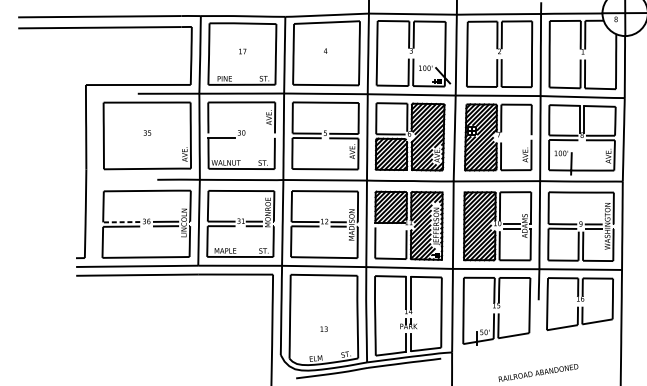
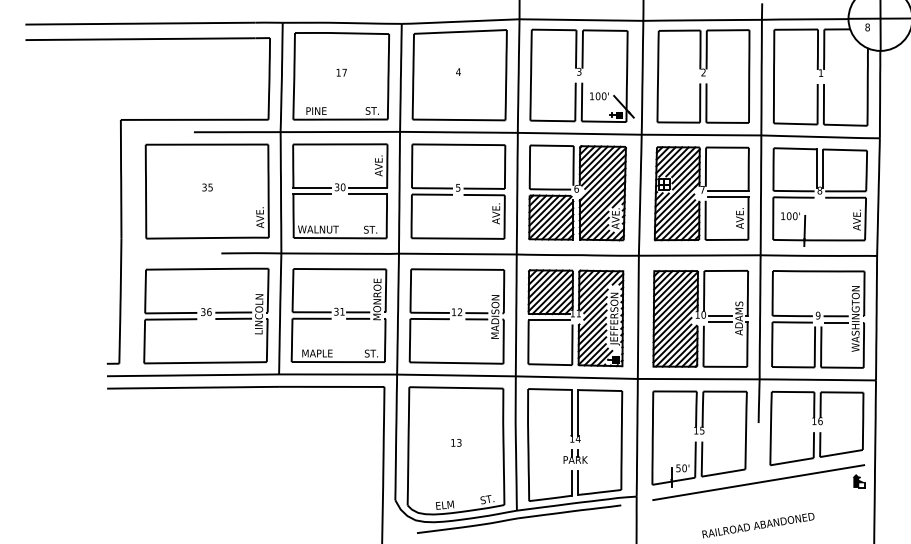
line: (221, 133) -> (311, 188), added
line: (261, 133) -> (368, 188), added
line: (516, 135) -> (727, 190), added
line: (261, 137) -> (368, 194), added
line: (516, 140) -> (727, 197), added
line: (121, 222) -> (170, 313), dashed -> solid
line: (389, 227) -> (548, 320), added
text: (324, 328) -> (456, 442), moved
part: (538, 342) -> (758, 482), added

